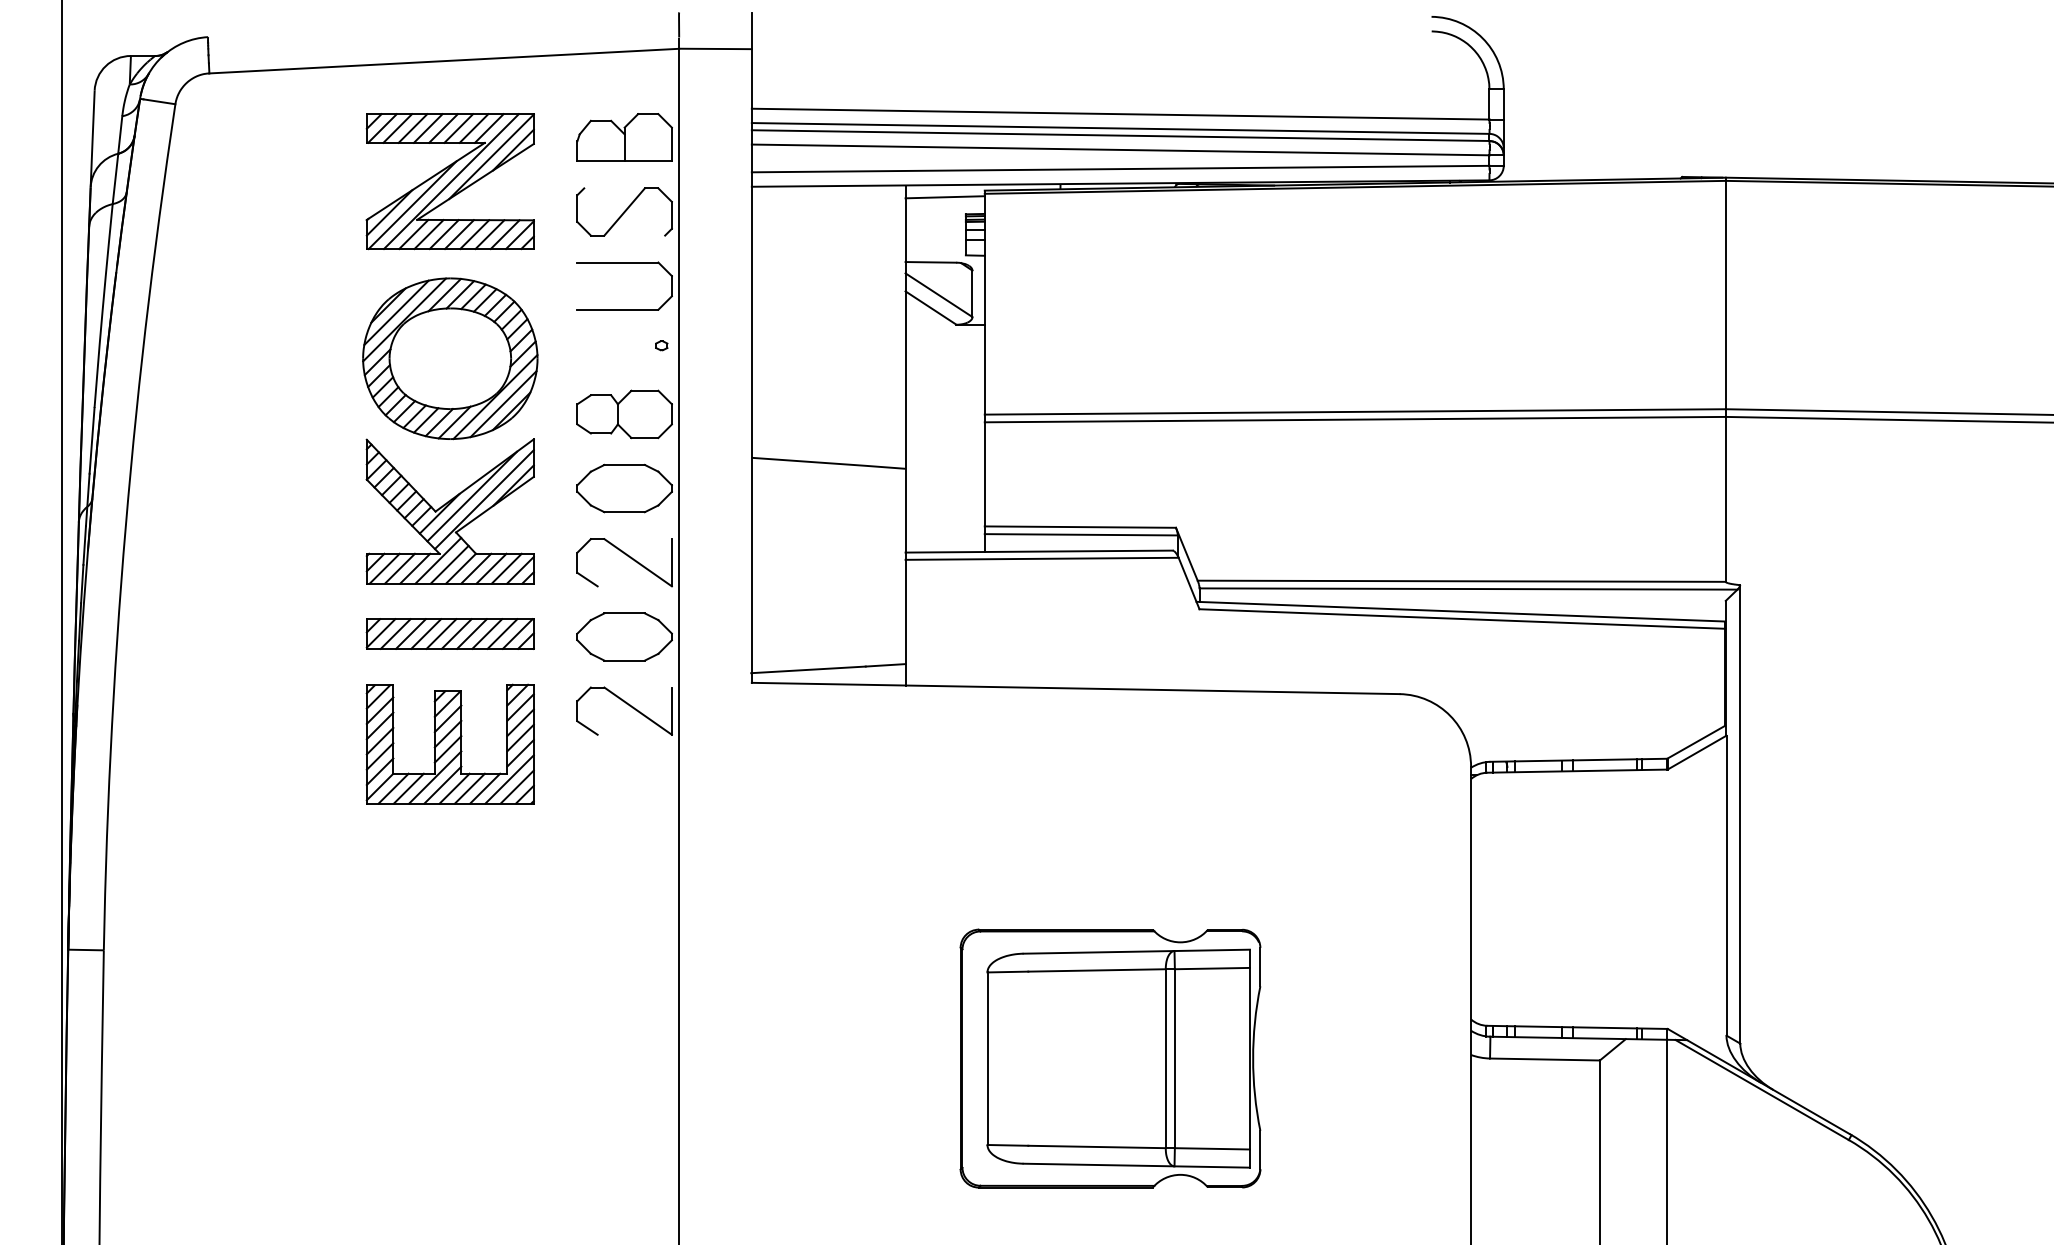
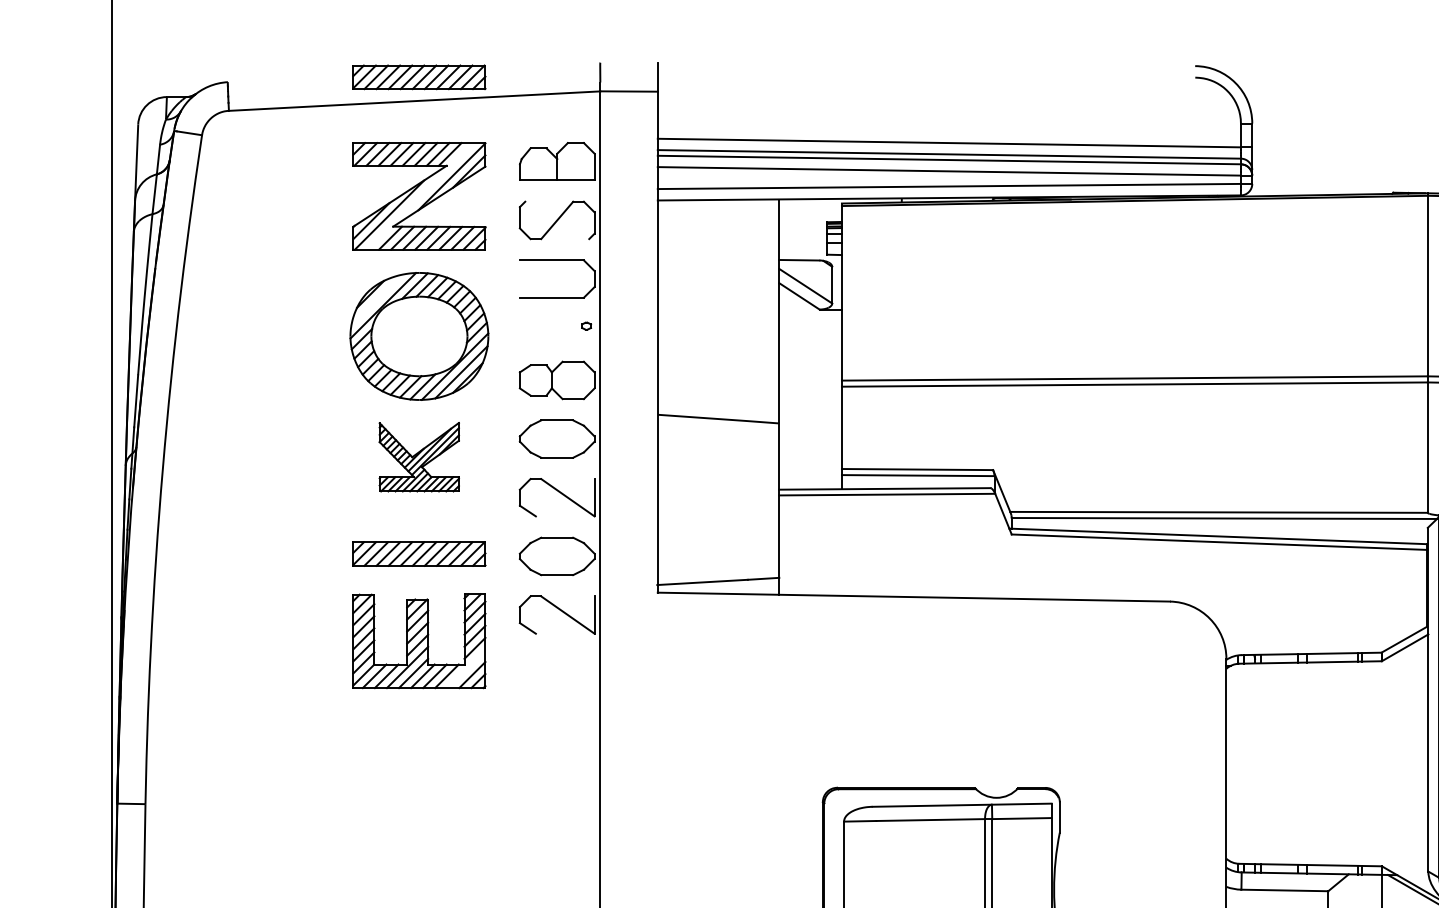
part: (449, 30) -> (418, 76), added
line: (450, 181) -> (419, 196), removed
line: (944, 197) -> (810, 208), removed
line: (396, 312) -> (376, 299), removed
part: (449, 511) -> (418, 457), size x0.6
line: (509, 779) -> (466, 669), removed

